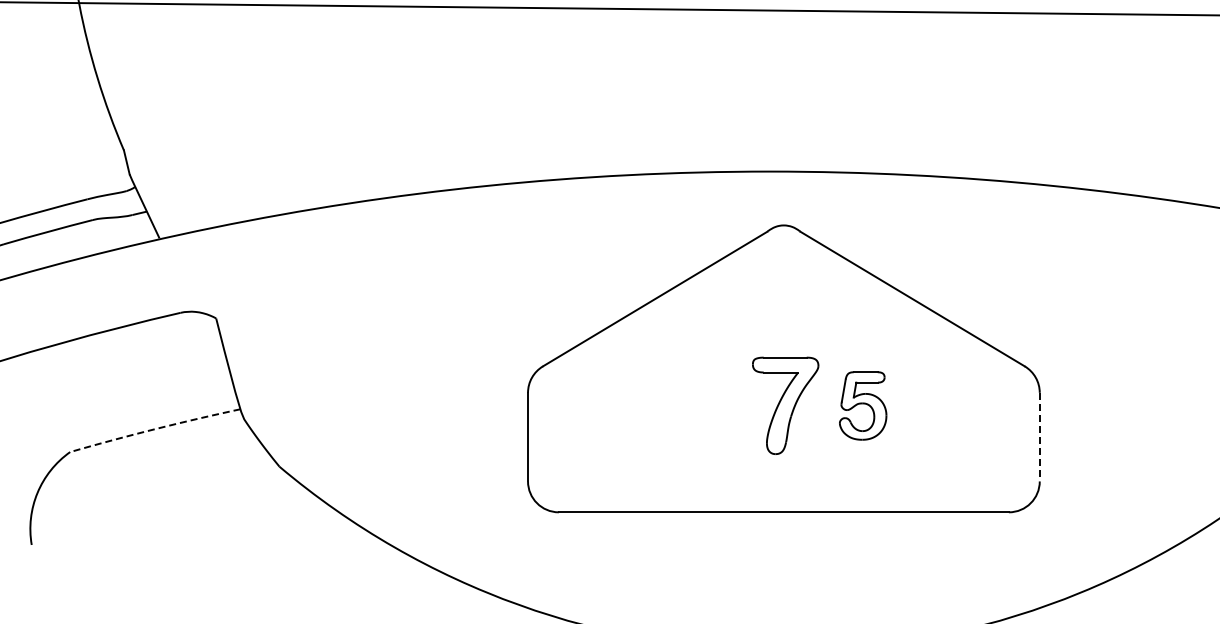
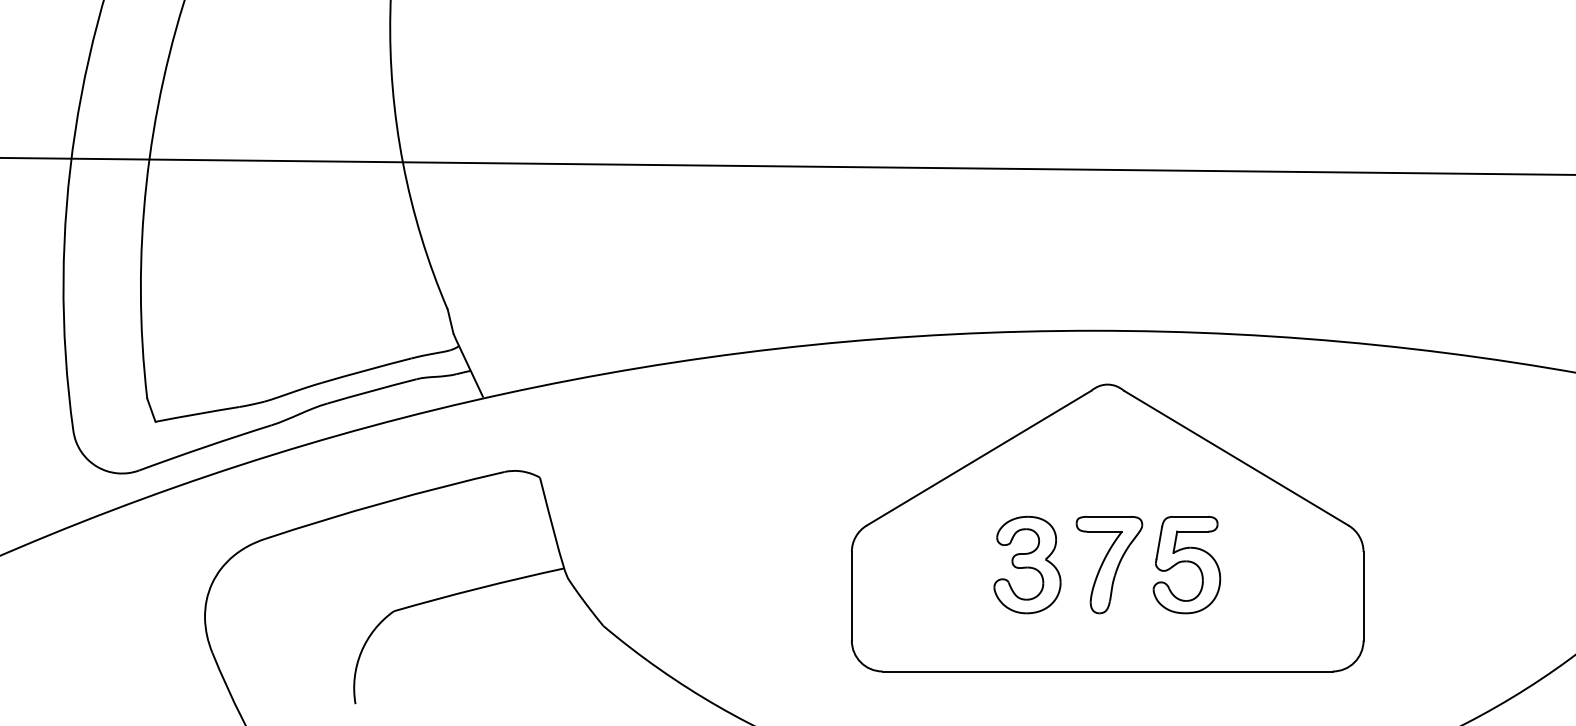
part: (703, 405) -> (1027, 564), added
part: (862, 406) -> (1186, 565), size x1.43
arc: (154, 429) -> (478, 588), dashed -> solid
line: (1039, 437) -> (1363, 596), dashed -> solid

